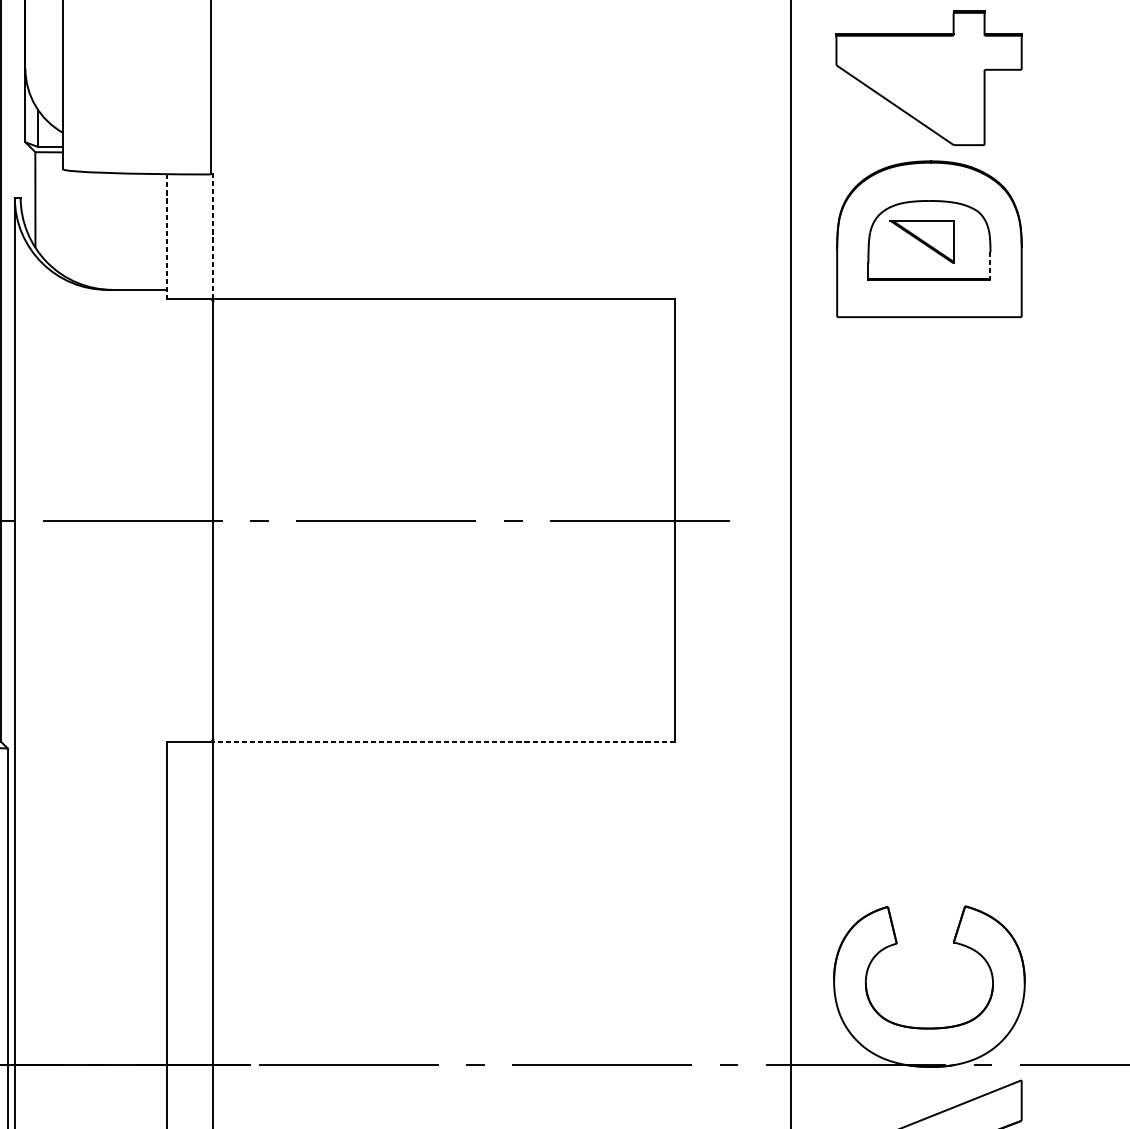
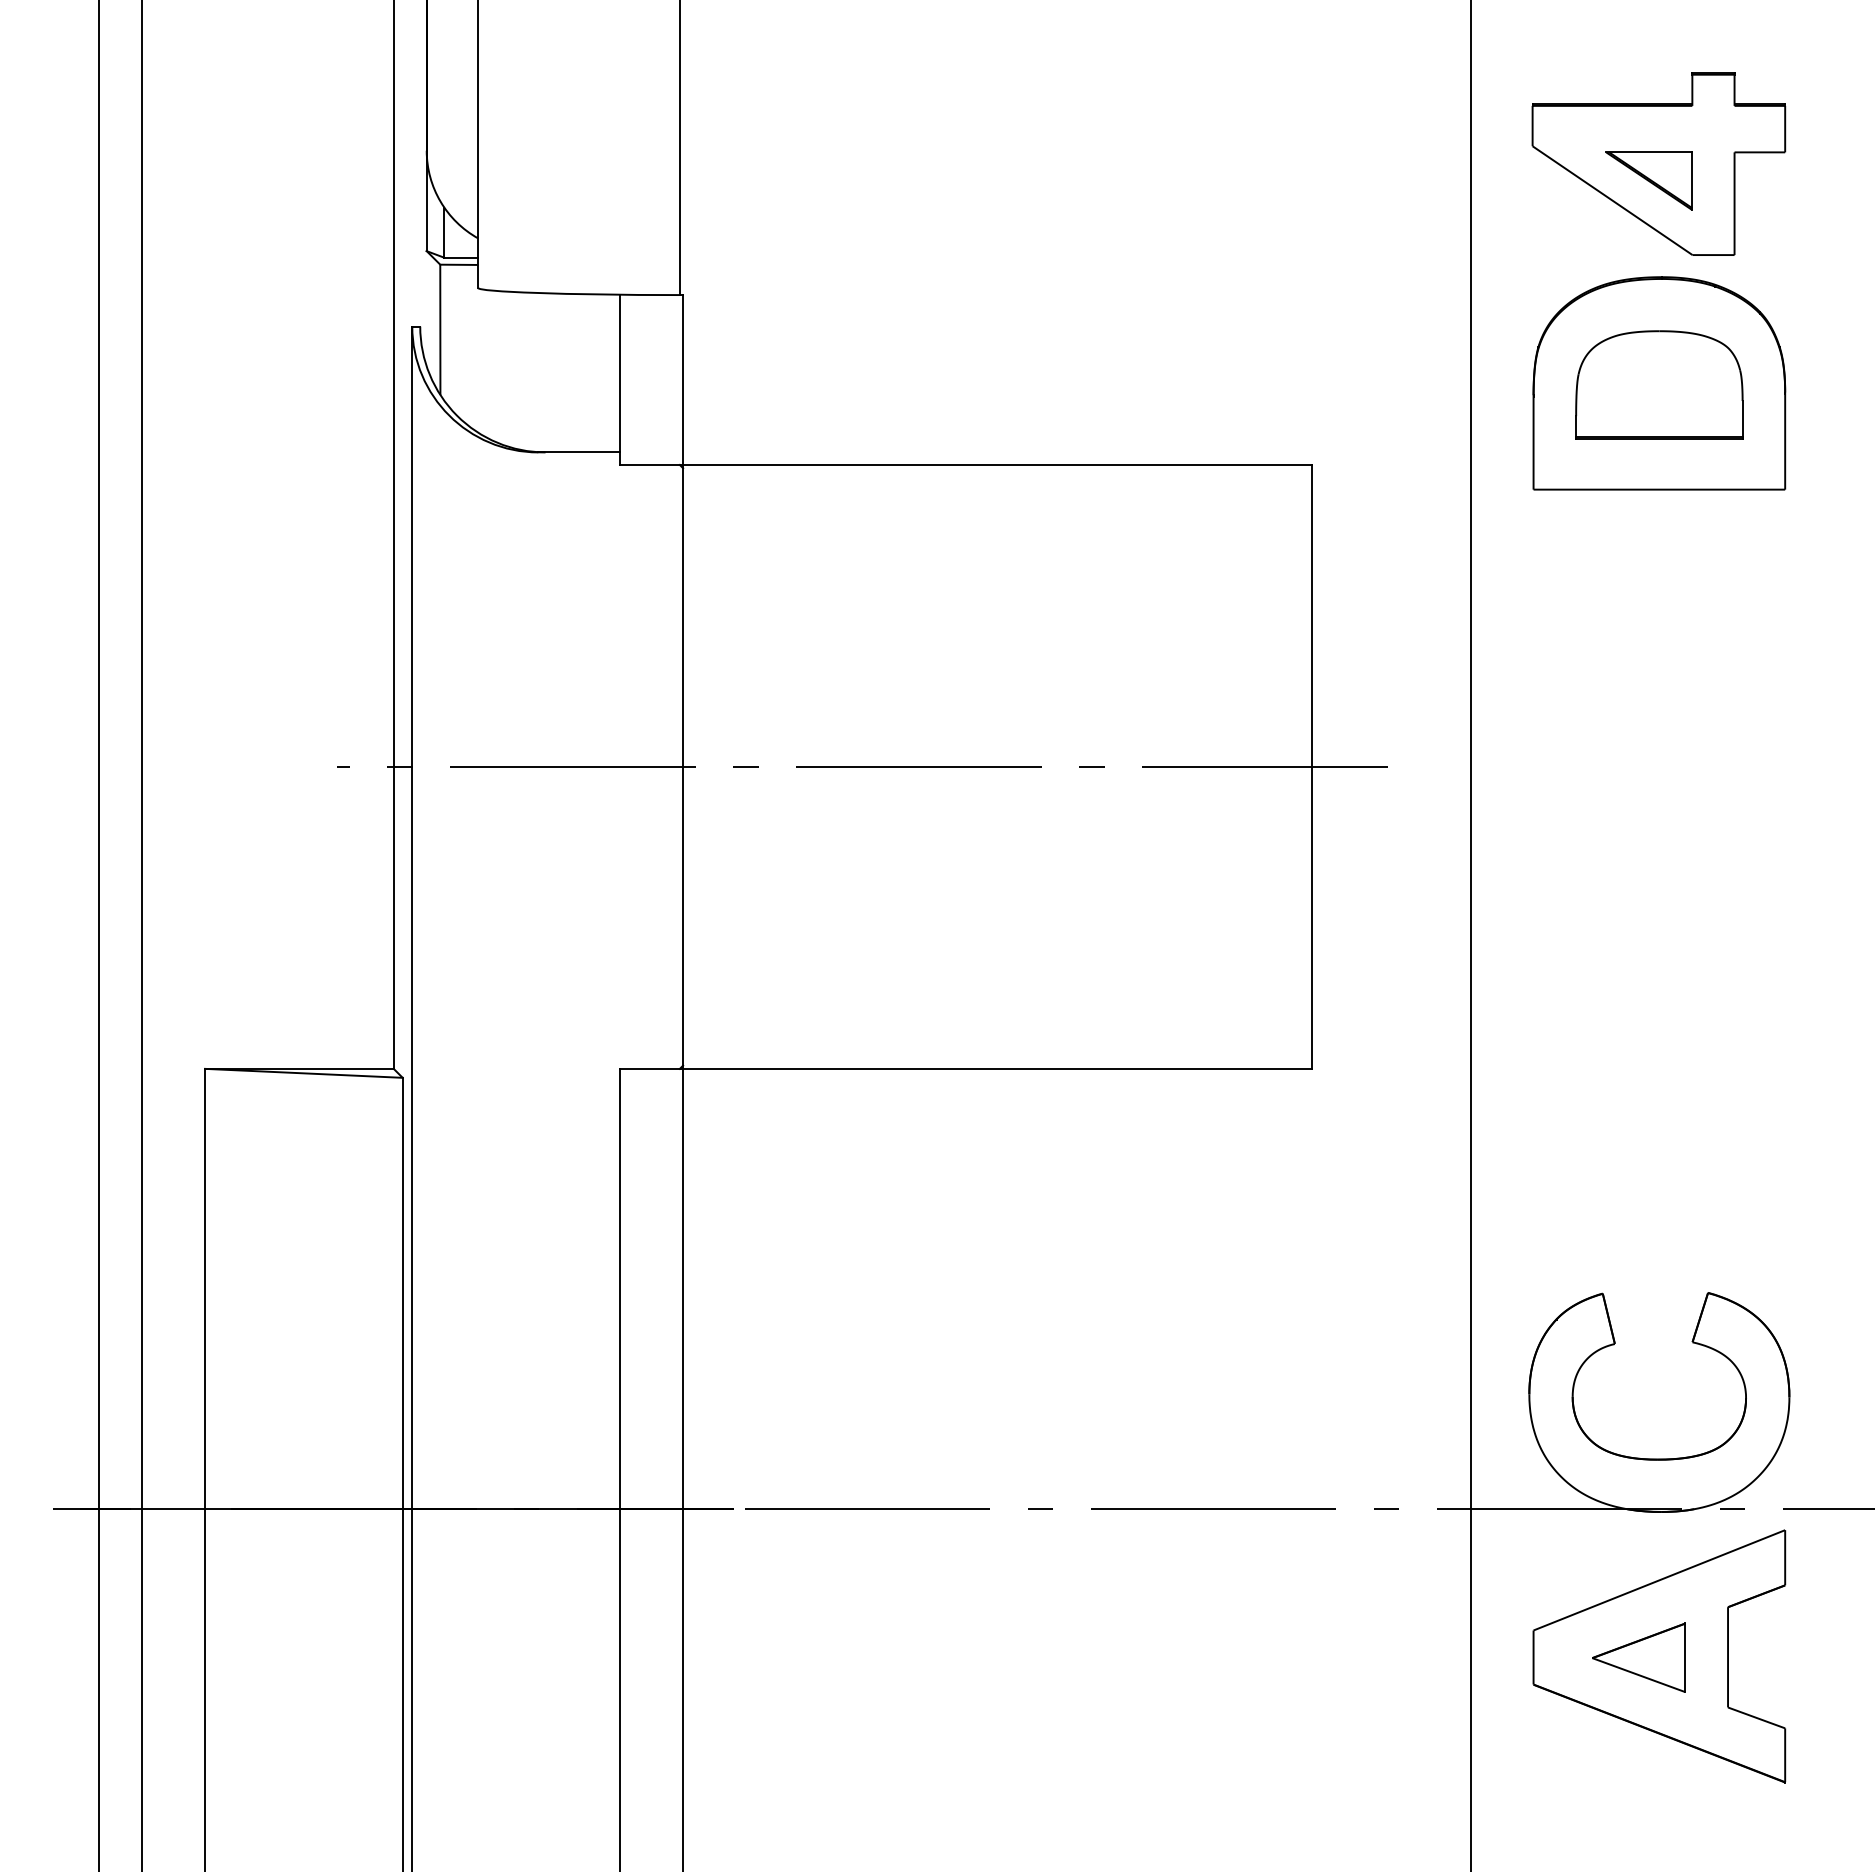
line: (167, 237) -> (620, 380), dashed -> solid
line: (213, 237) -> (683, 380), dashed -> solid
part: (921, 241) -> (1648, 180), moved
line: (990, 265) -> (1742, 419), dashed -> solid
line: (444, 741) -> (997, 1068), dashed -> solid

